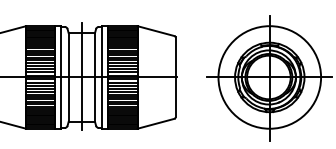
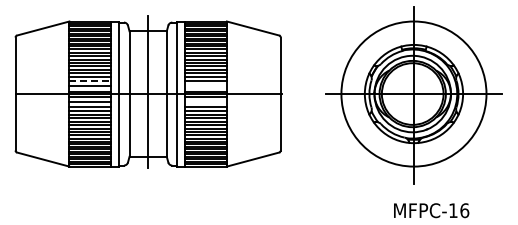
line: (41, 68) -> (90, 81), solid -> dashed
line: (122, 72) -> (205, 86), removed
line: (122, 82) -> (205, 101), removed

